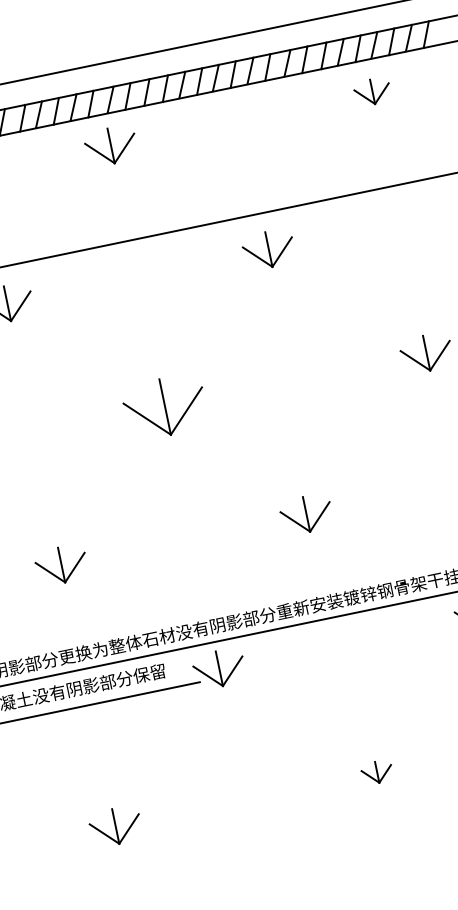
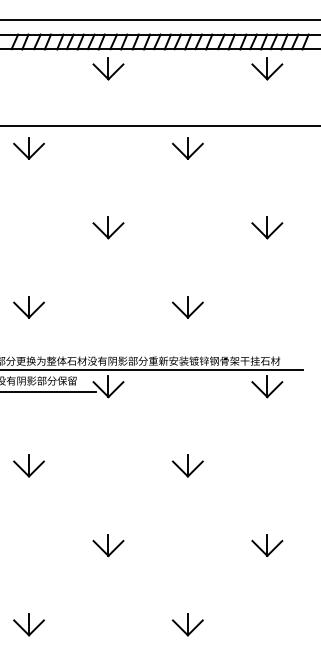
part: (372, 91) -> (267, 68), size x1.43
part: (165, 407) -> (108, 227), size x0.62
part: (306, 515) -> (187, 307), moved
part: (376, 771) -> (187, 465), size x1.67

